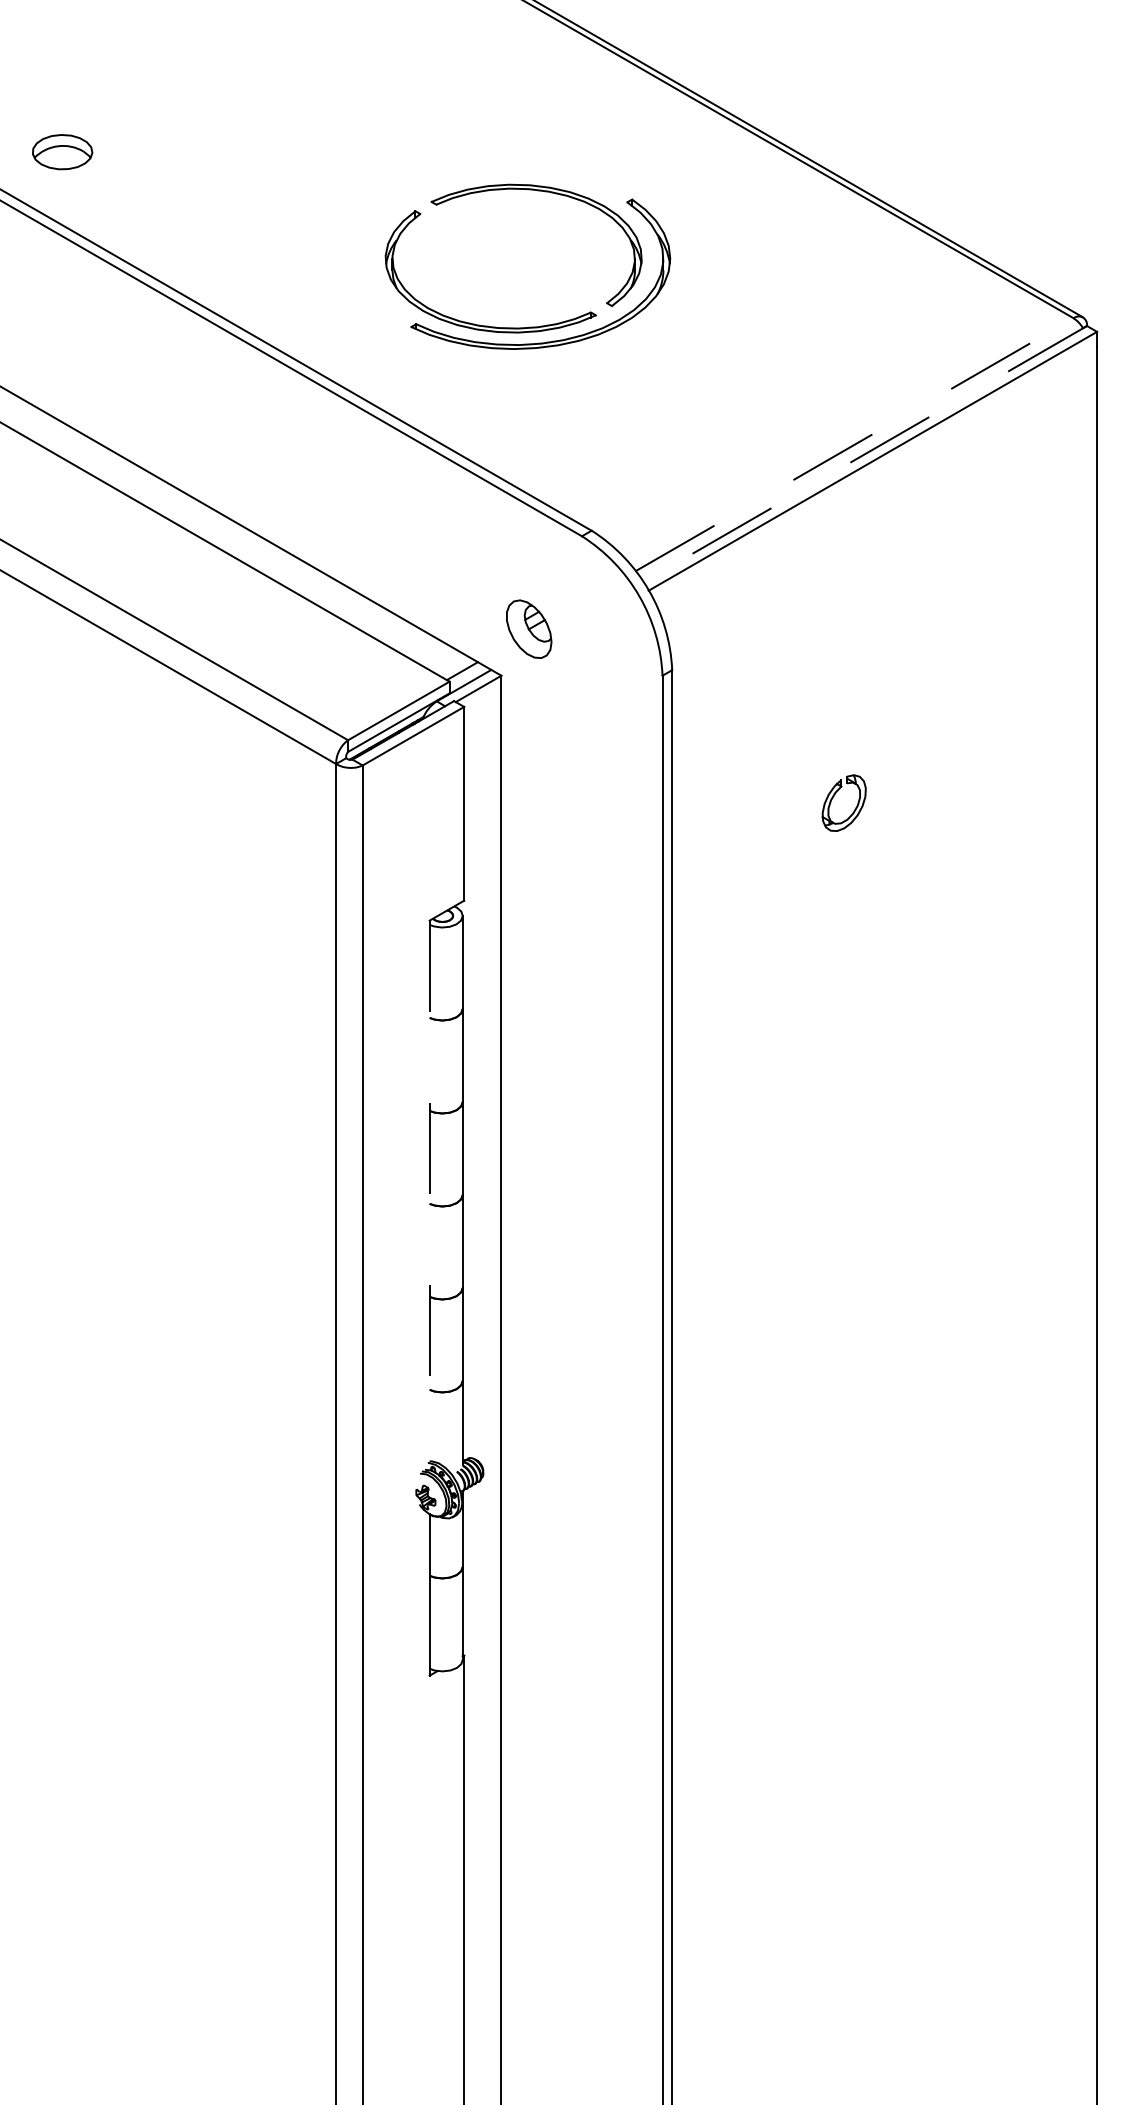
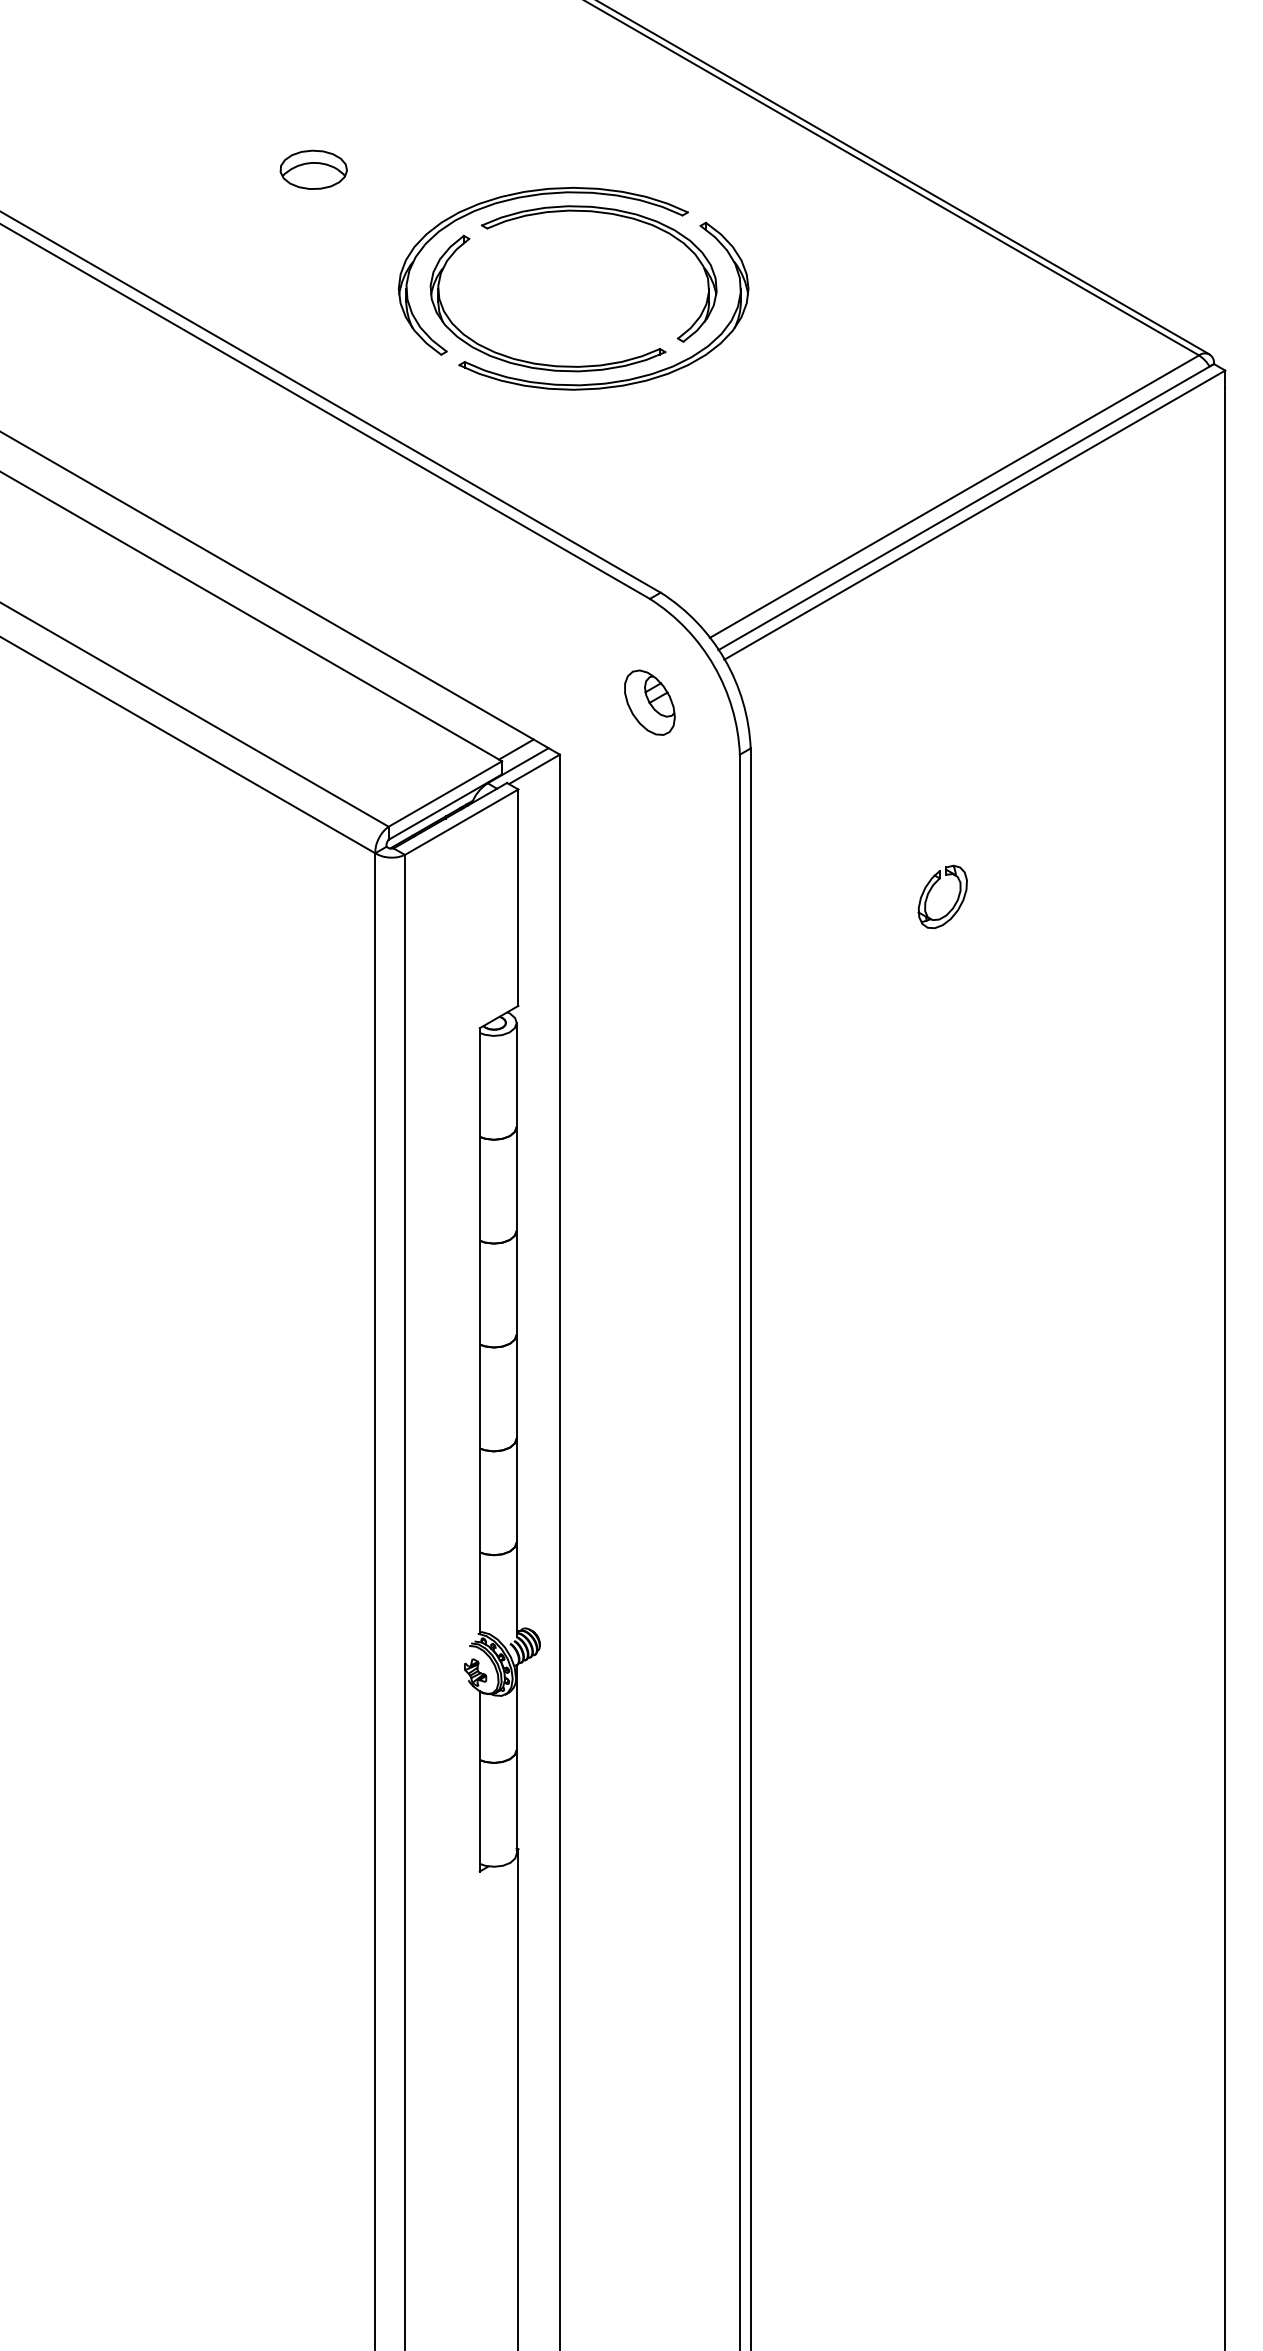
part: (62, 151) -> (313, 169), moved
part: (478, 176) -> (534, 196), added
line: (854, 444) -> (954, 496), dashed -> solid
line: (864, 454) -> (965, 507), dashed -> solid
part: (528, 629) -> (649, 702), moved
line: (429, 1191) -> (479, 1330), dashed -> solid

